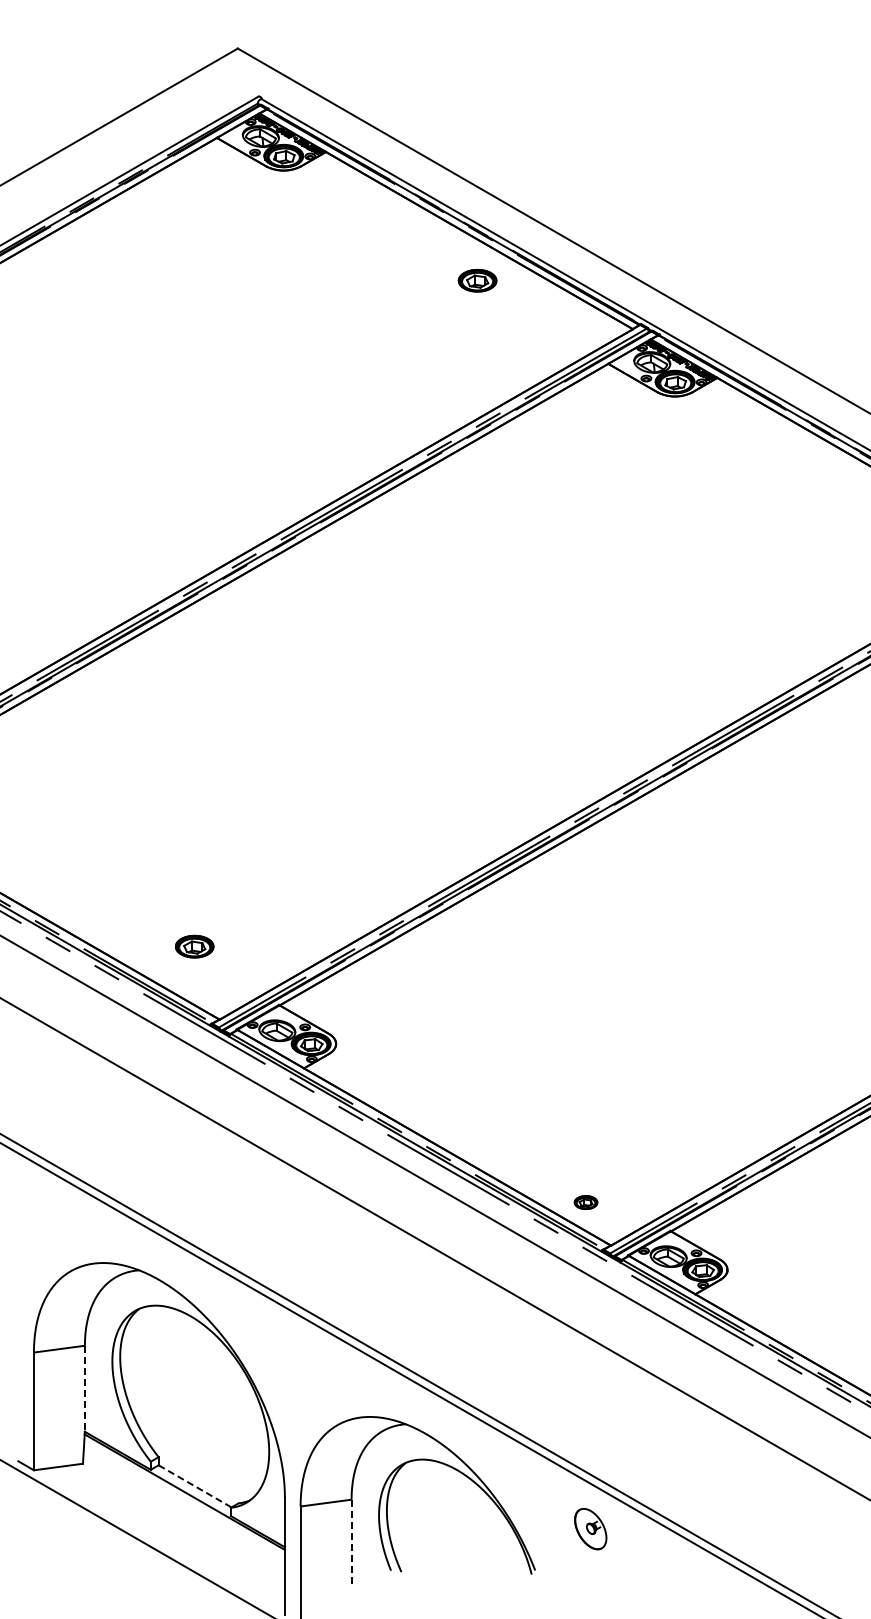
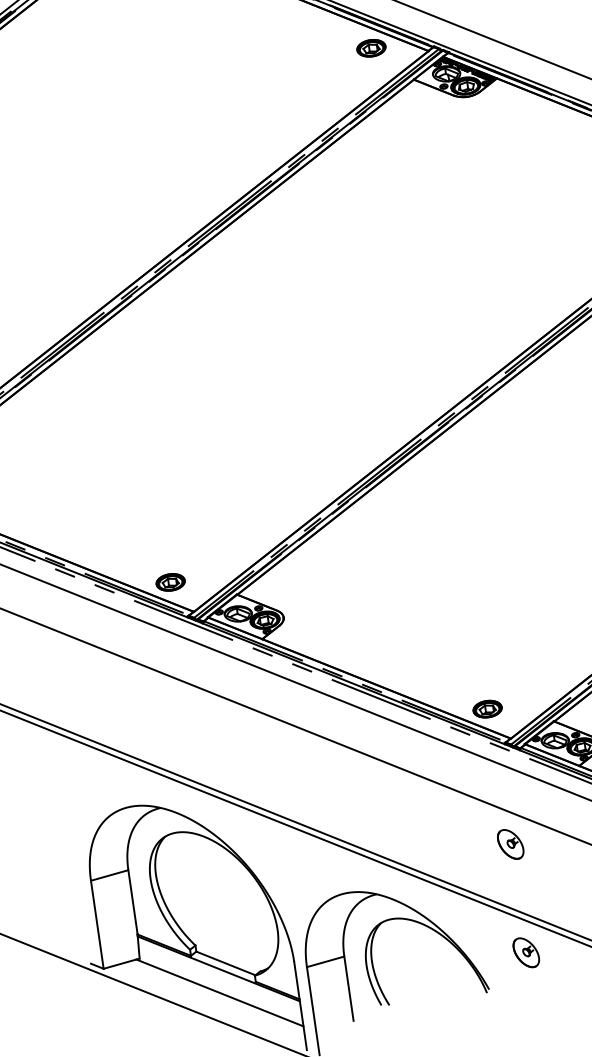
part: (477, 280) -> (371, 48), moved
part: (194, 946) -> (170, 582), moved
part: (585, 1202) -> (487, 709), size x1.67
part: (590, 1384) -> (510, 844), added
line: (84, 1389) -> (132, 902), dashed -> solid
line: (195, 1486) -> (226, 963), dashed -> solid
line: (181, 1523) -> (219, 992), added
line: (351, 1543) -> (348, 989), dashed -> solid

